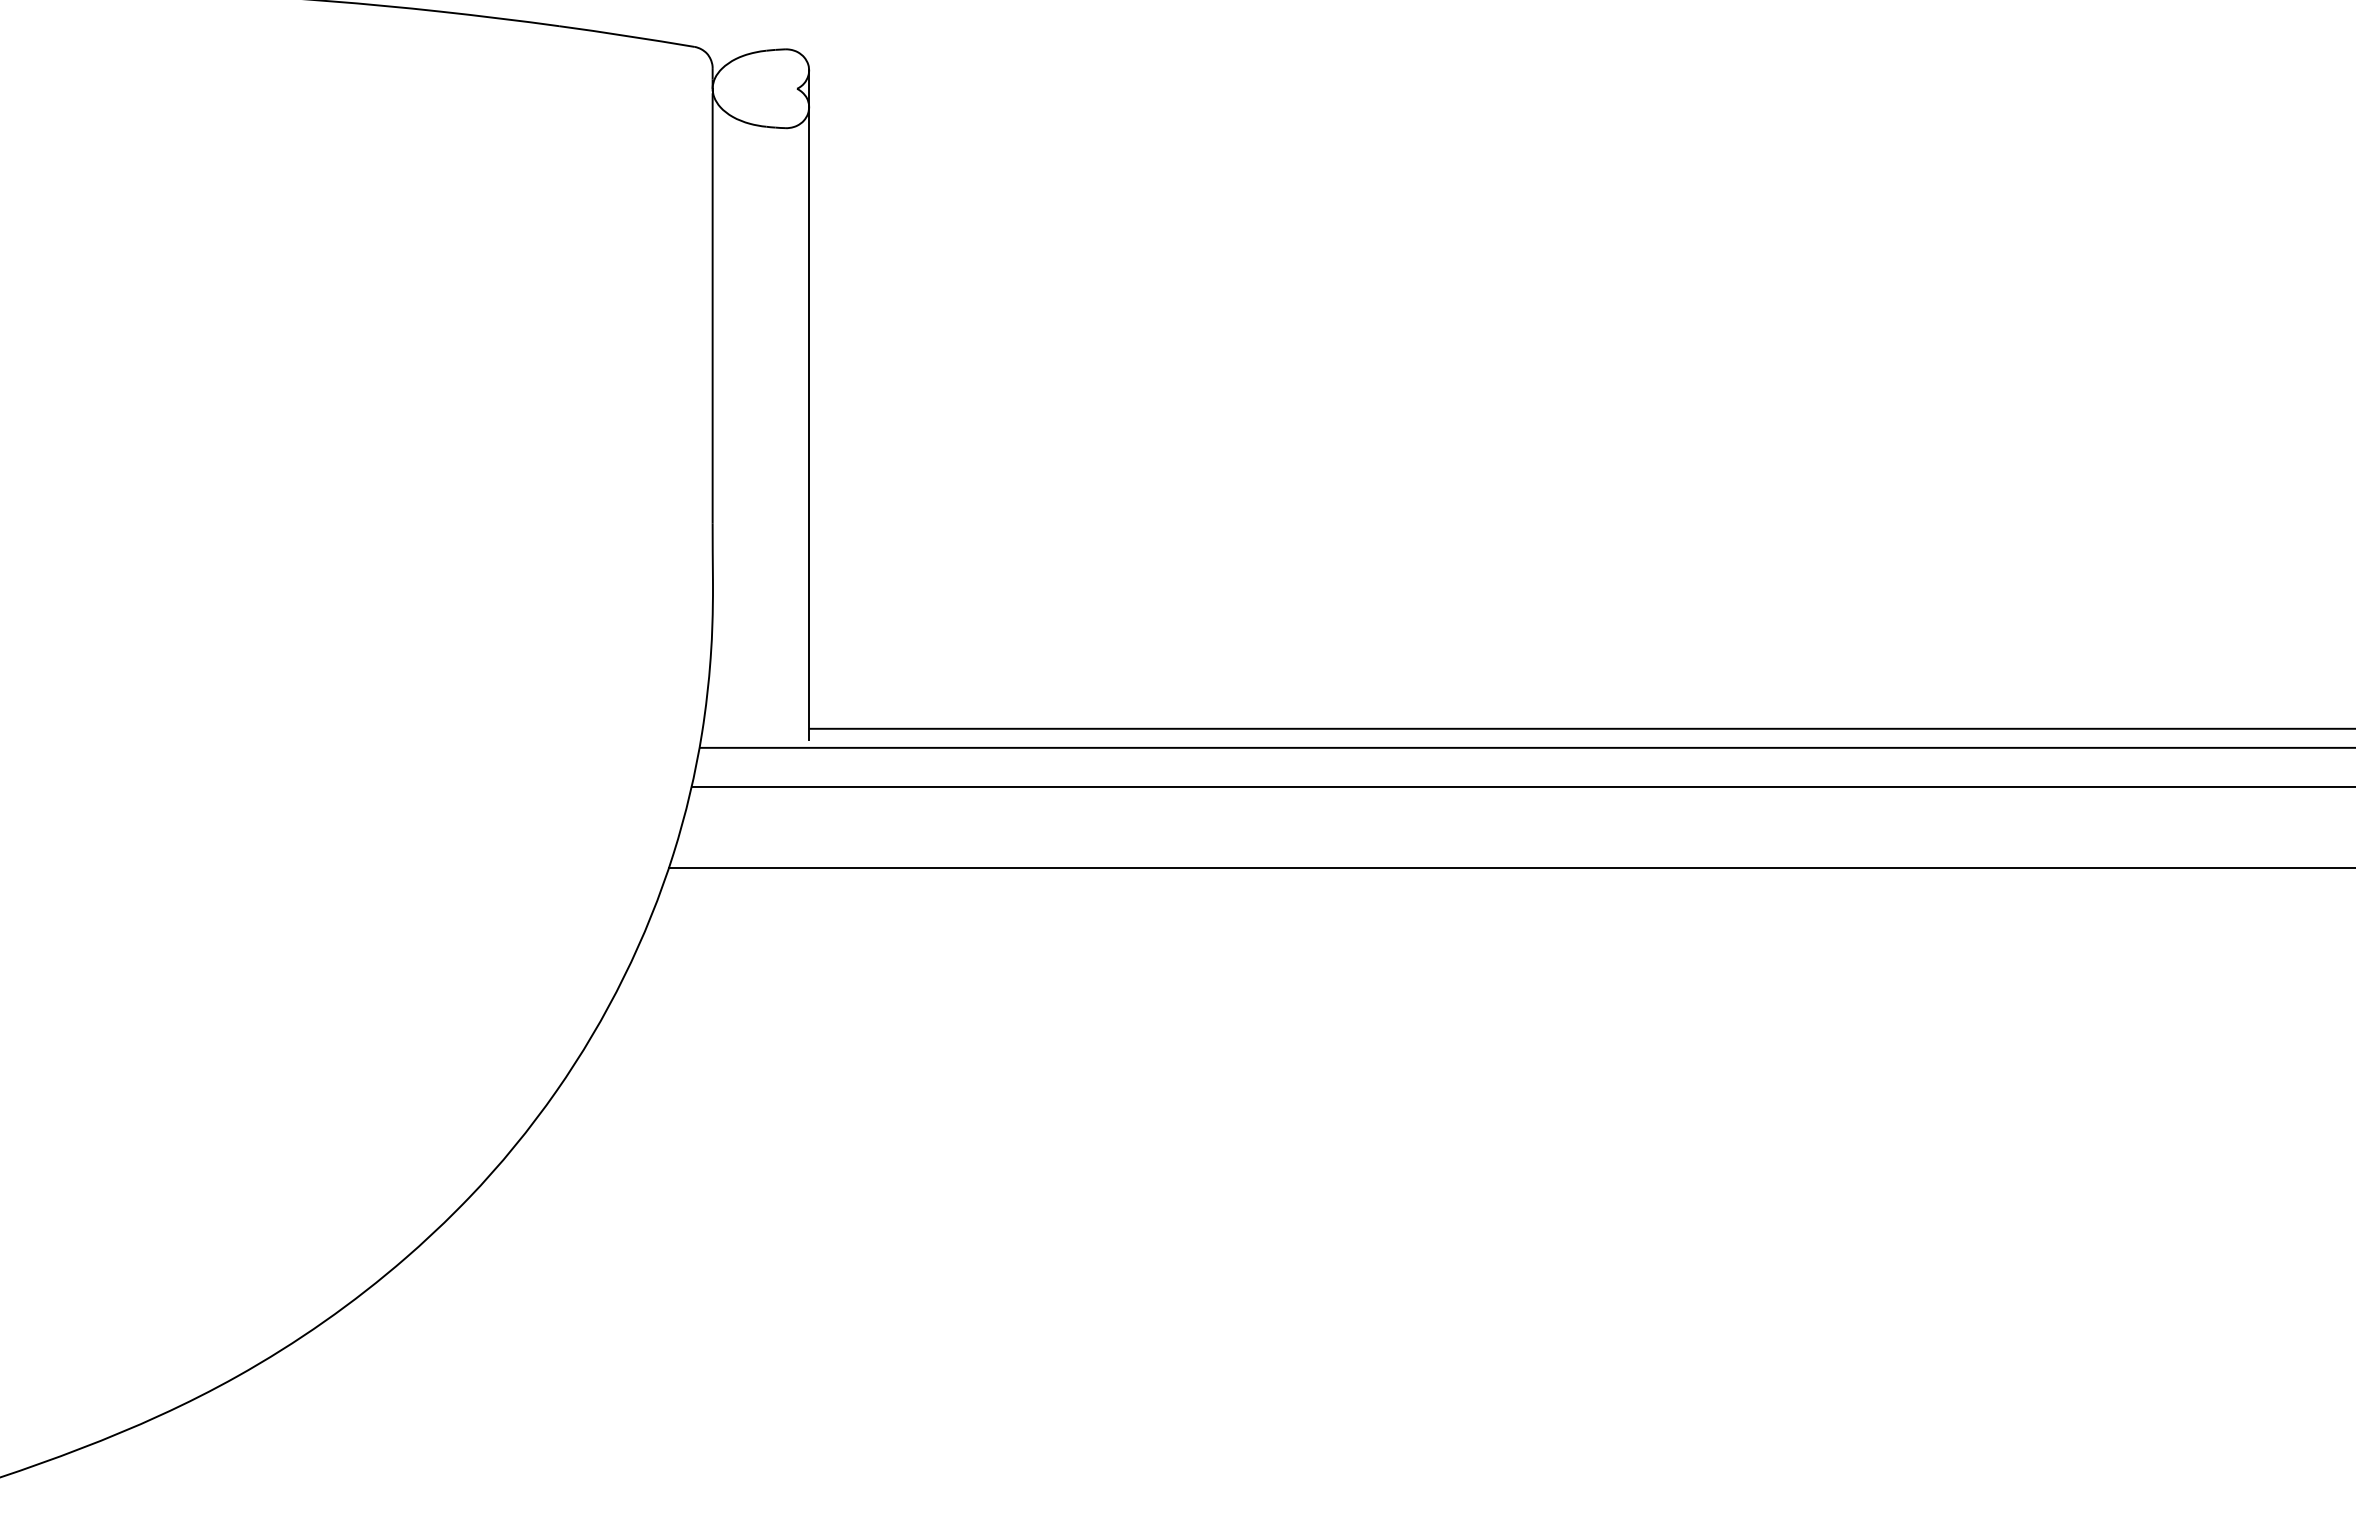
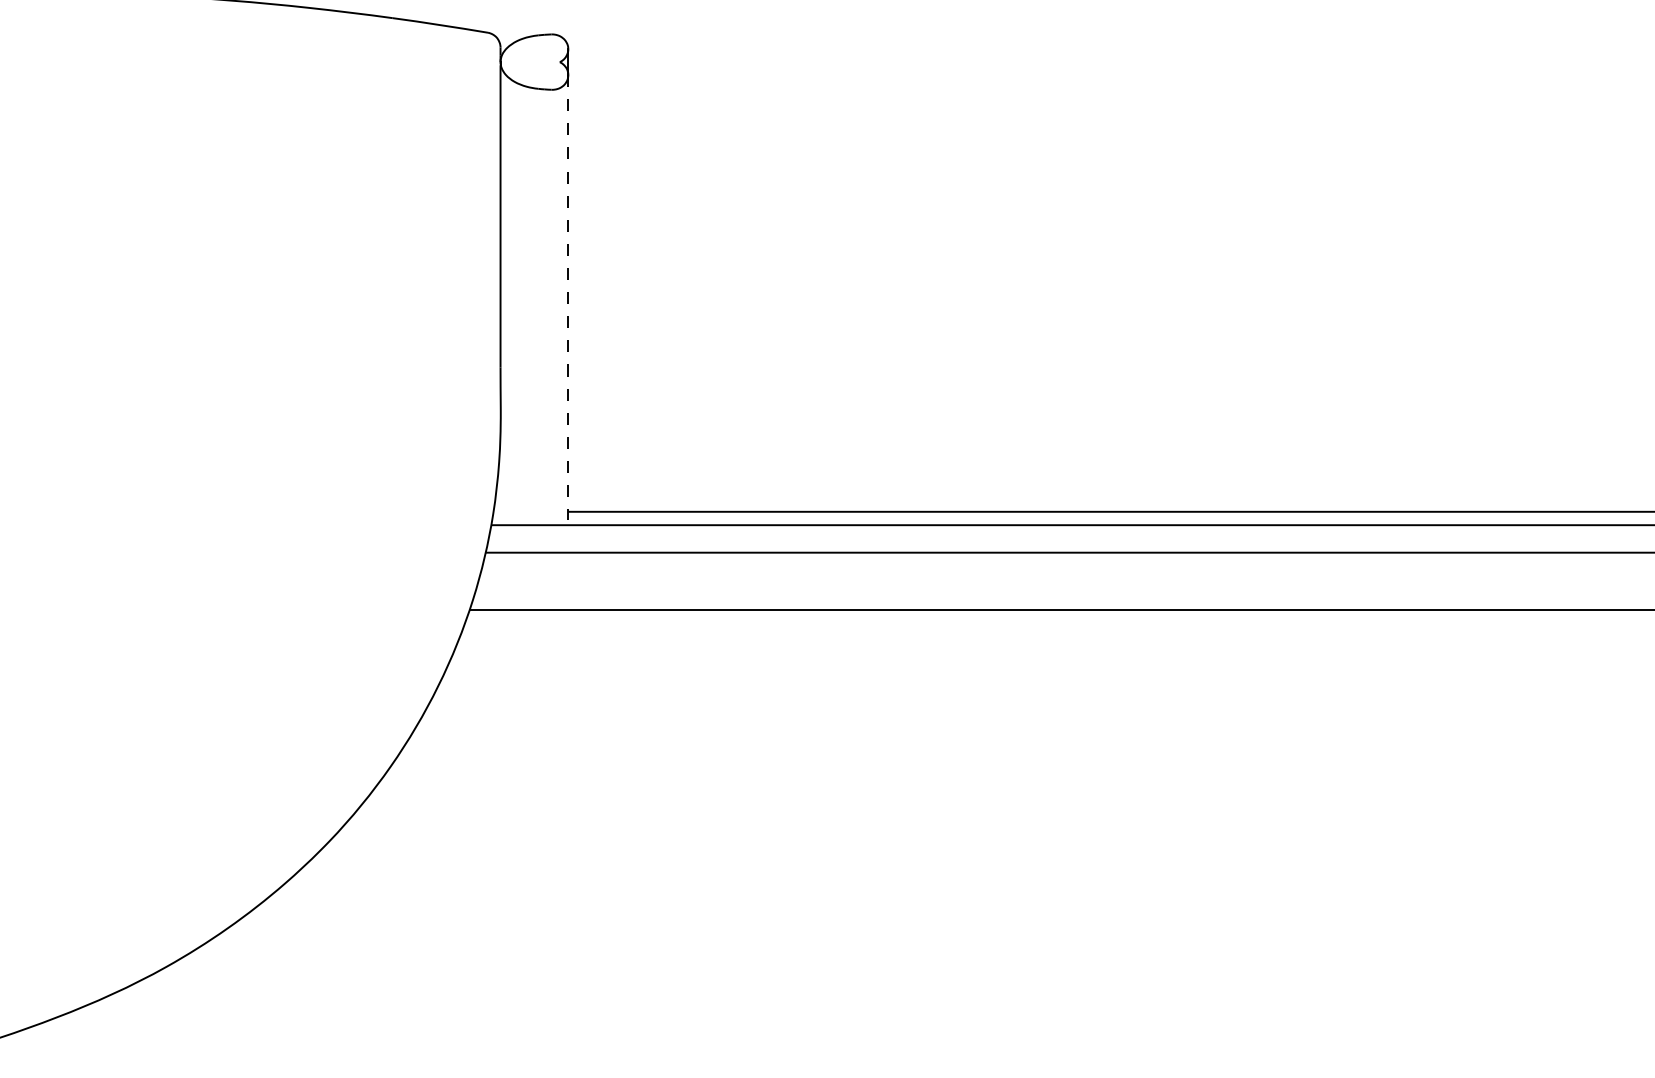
line: (809, 423) -> (568, 297), solid -> dashed

